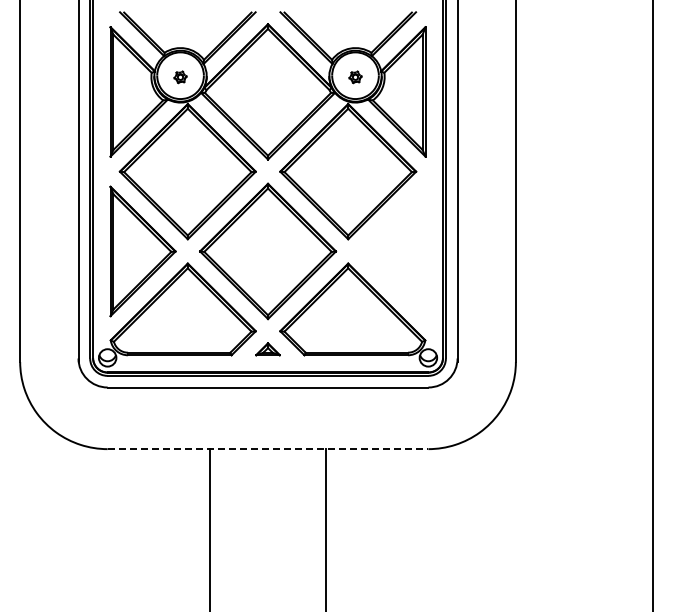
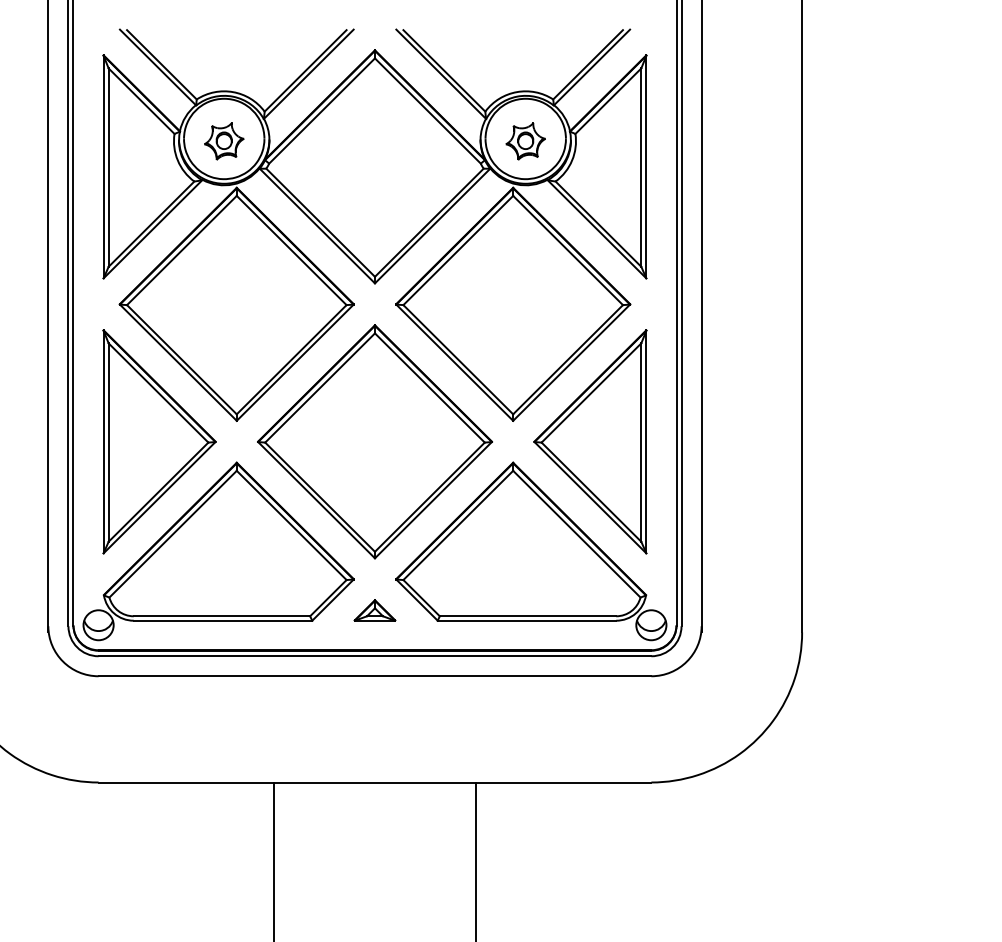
part: (180, 77) -> (224, 142), size x1.67
part: (355, 77) -> (525, 142), size x1.67
part: (392, 251) -> (589, 441), added
line: (268, 449) -> (375, 783), dashed -> solid

